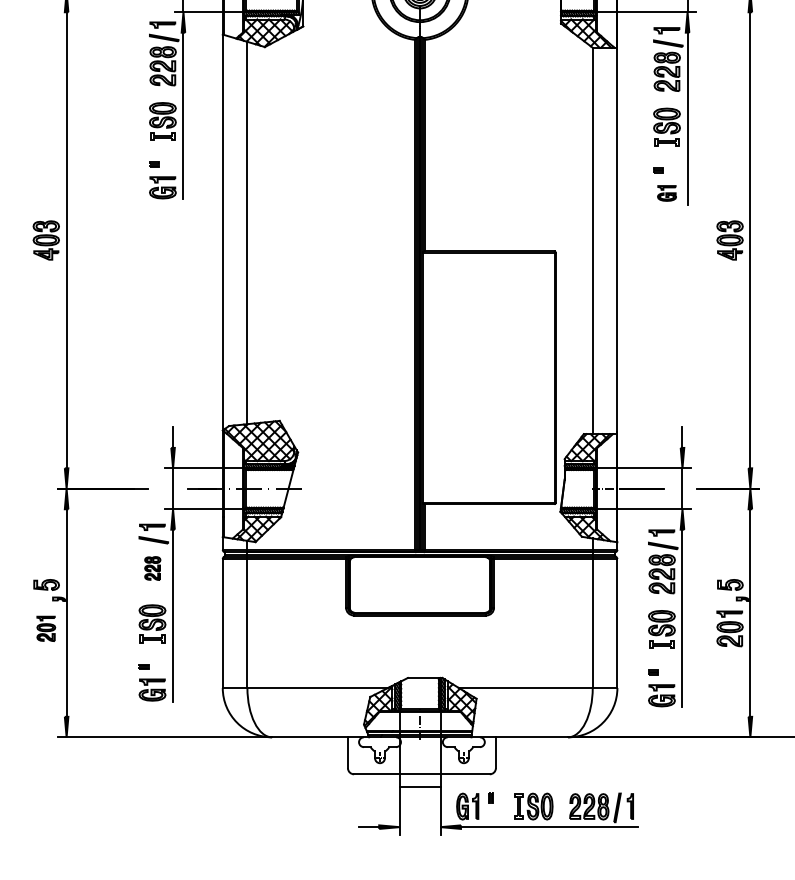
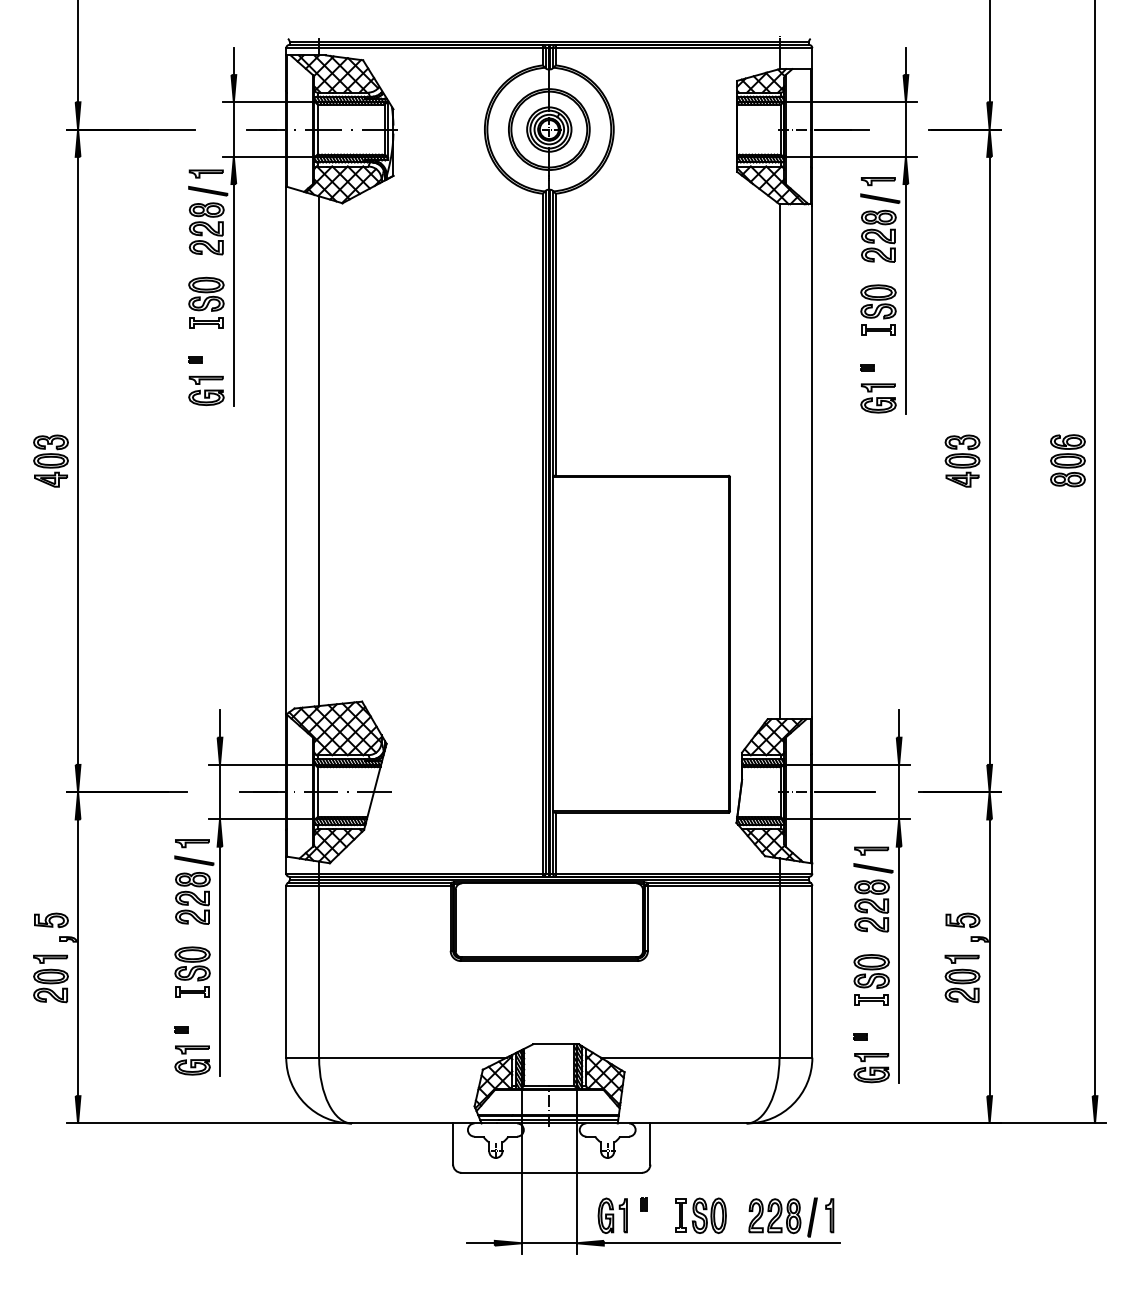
part: (667, 193) -> (878, 398), size x1.43
part: (152, 568) -> (192, 898), size x1.67
part: (45, 628) -> (50, 978), size x1.43
line: (420, 787) -> (549, 1243), moved

